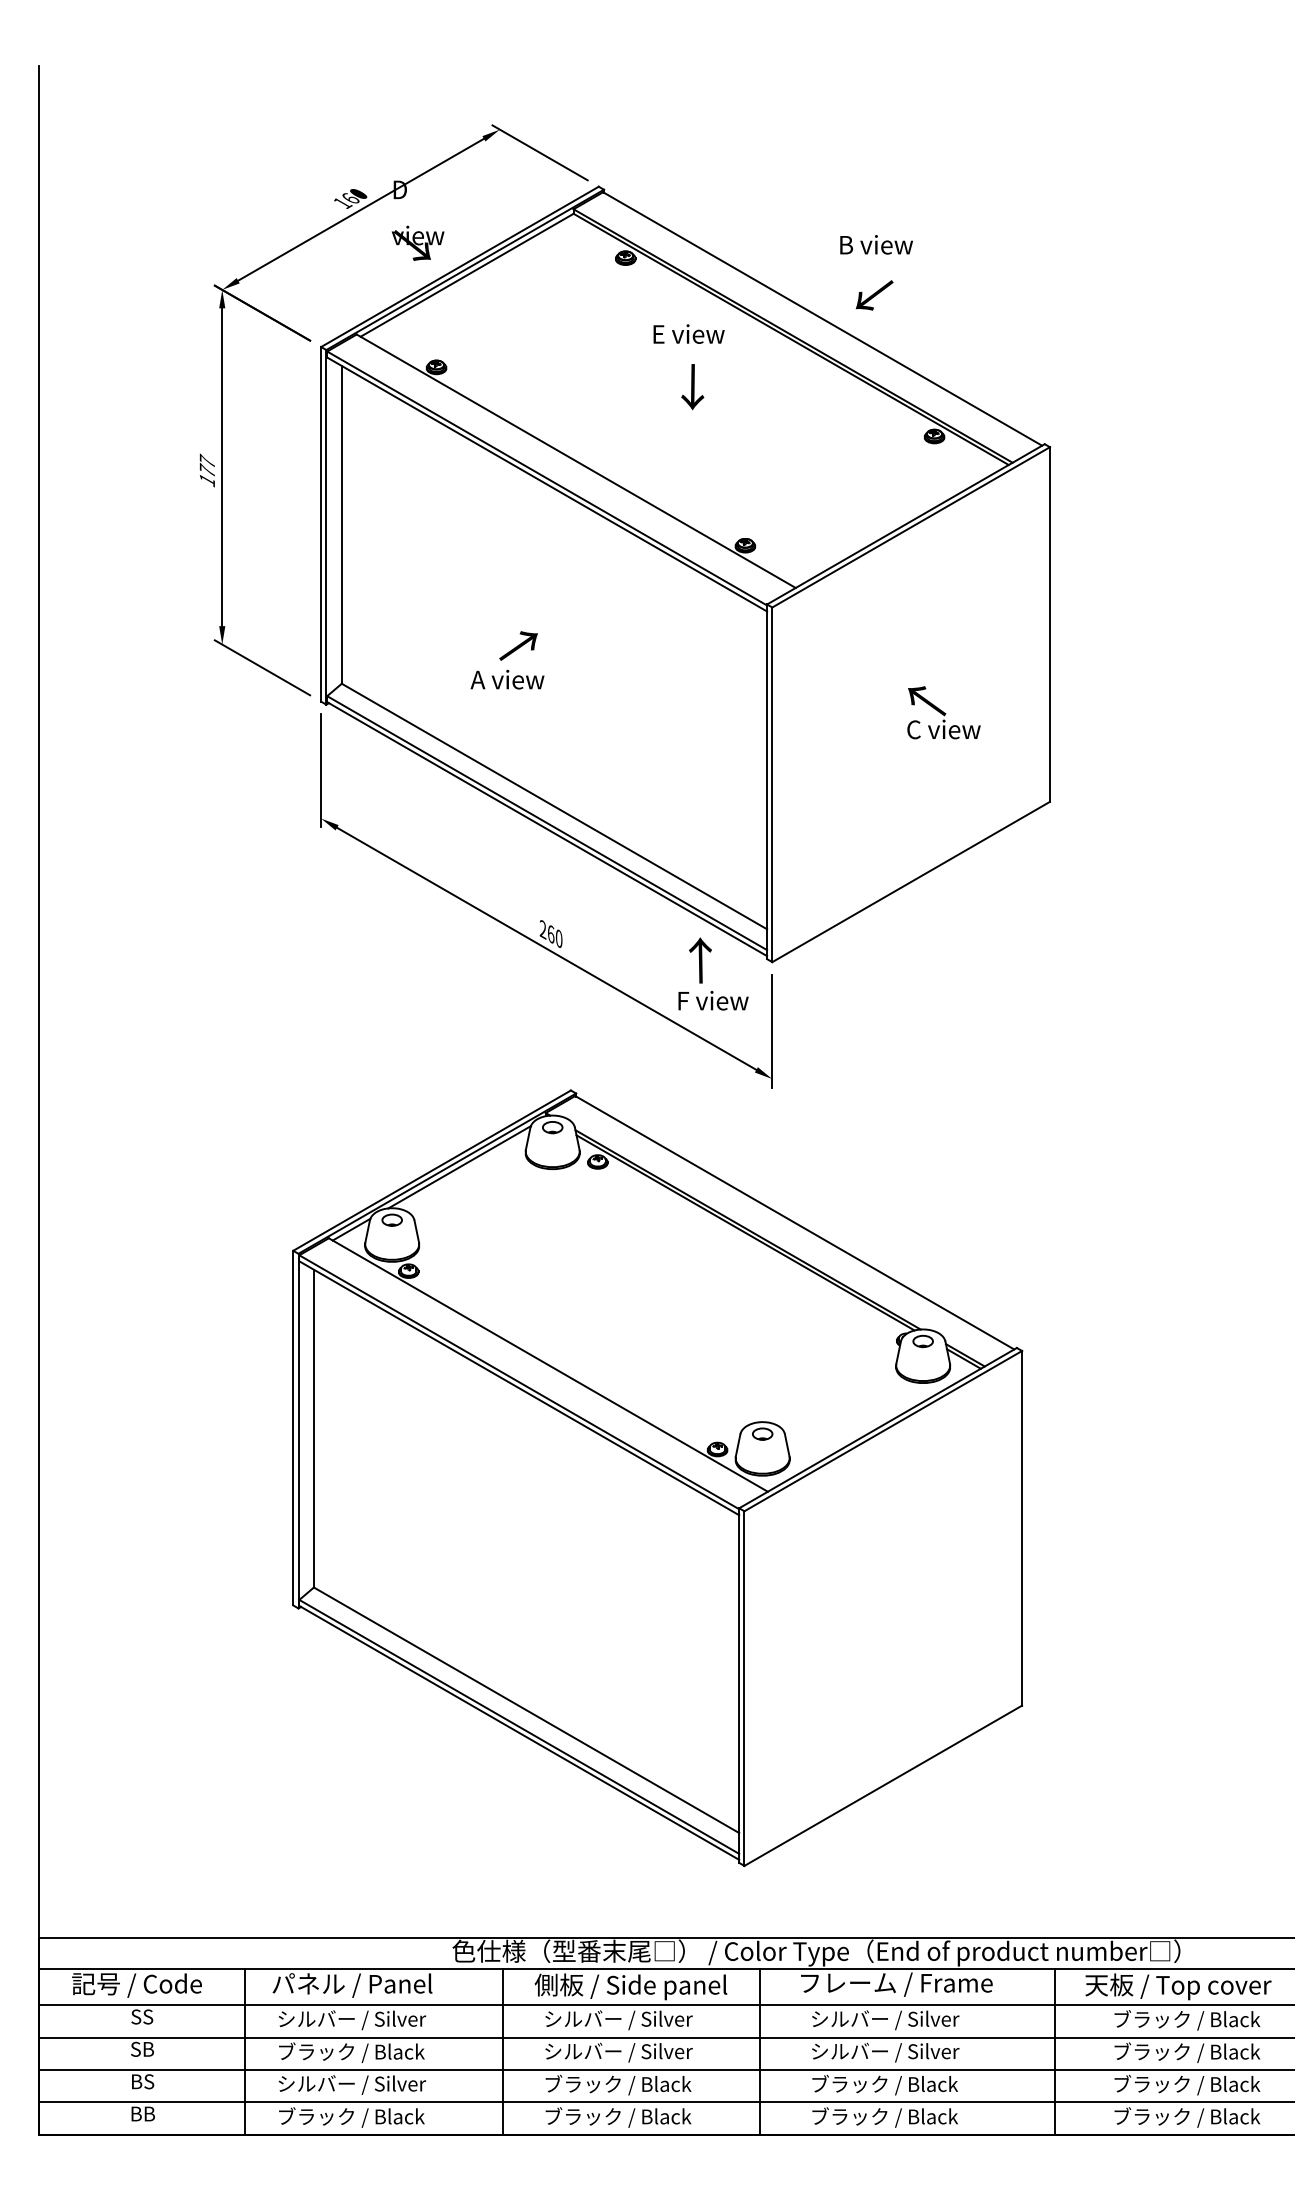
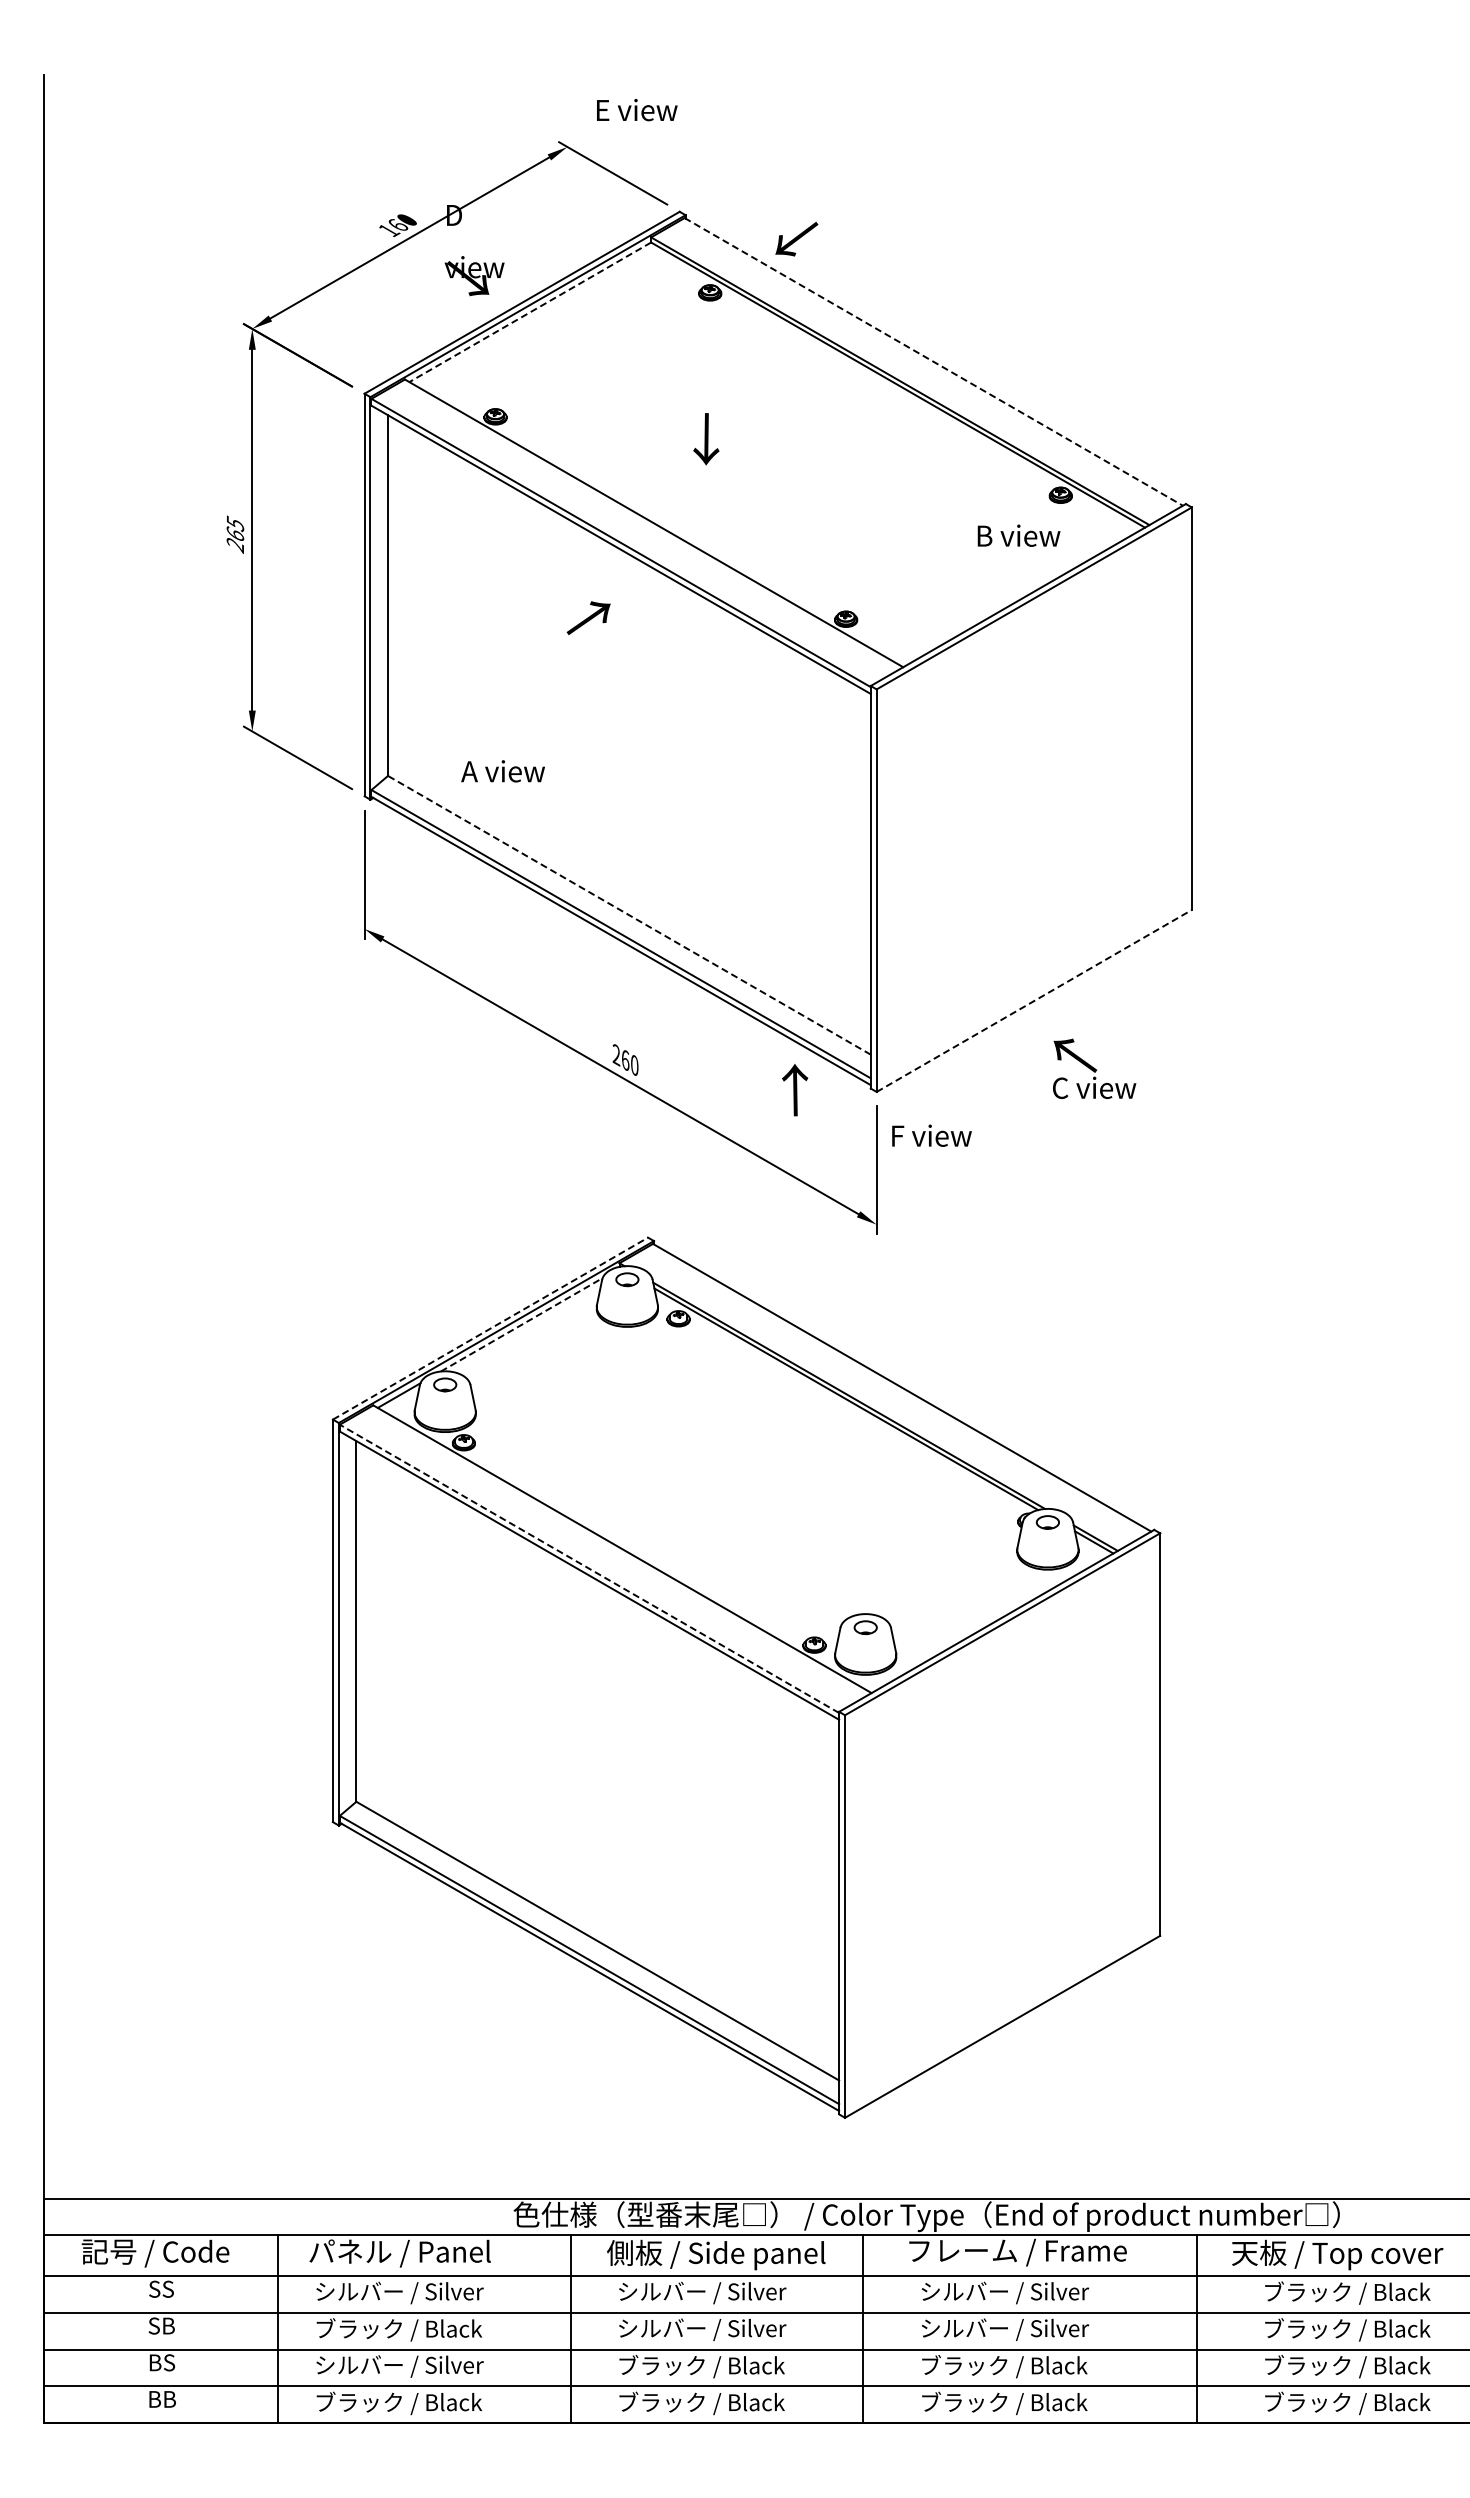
text: (876, 244) -> (1018, 535), moved
line: (467, 275) -> (530, 312), solid -> dashed
text: (874, 295) -> (796, 239), moved
line: (822, 318) -> (933, 361), solid -> dashed
text: (689, 334) -> (637, 110), moved
text: (692, 387) -> (706, 439), moved
text: (207, 470) -> (235, 533), 177 -> 265
text: (518, 645) -> (588, 617), moved
text: (506, 679) -> (502, 771), moved
text: (943, 712) -> (1094, 1068), moved
line: (554, 806) -> (629, 915), solid -> dashed
line: (911, 881) -> (1034, 1000), solid -> dashed
text: (713, 1000) -> (931, 1135), moved
line: (460, 1167) -> (522, 1324), solid -> dashed
line: (432, 1170) -> (490, 1328), solid -> dashed
line: (519, 1381) -> (589, 1568), solid -> dashed

